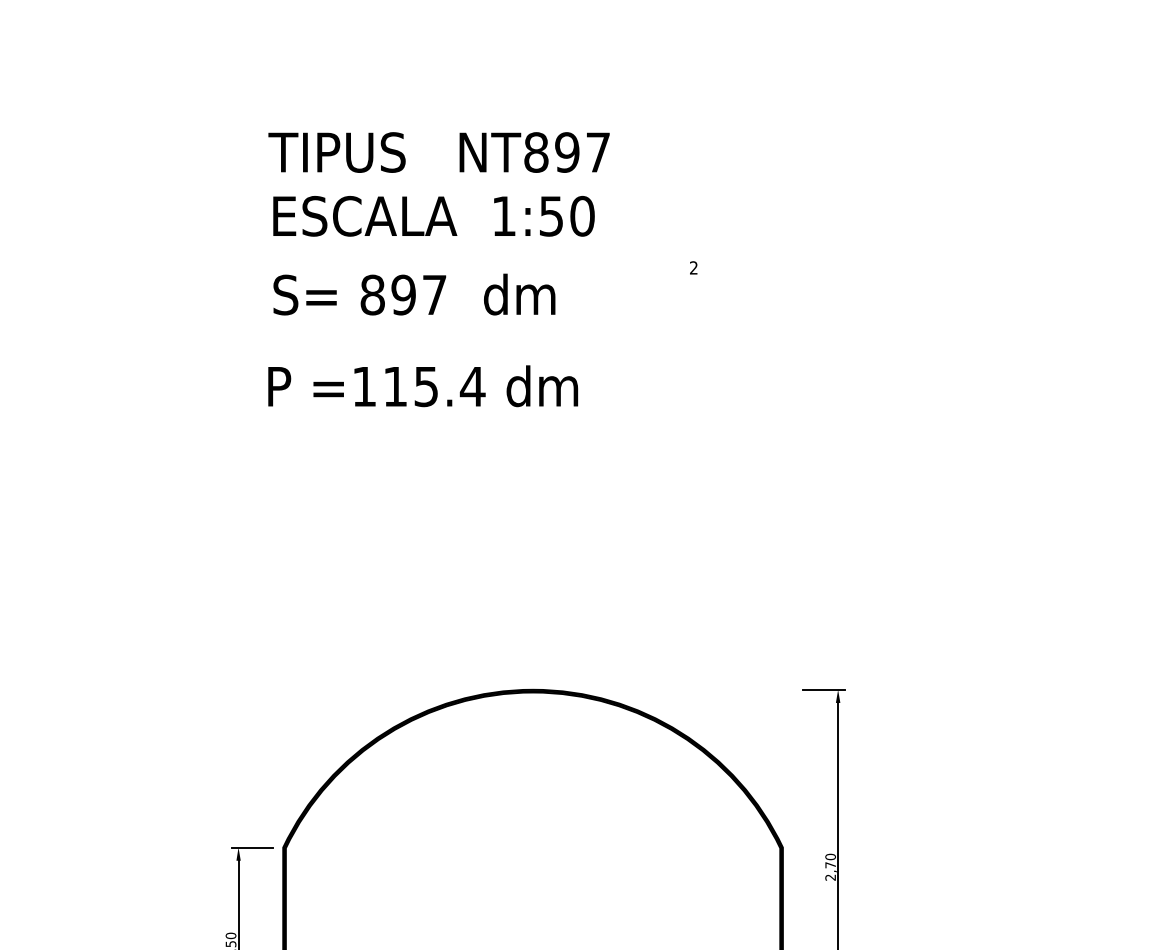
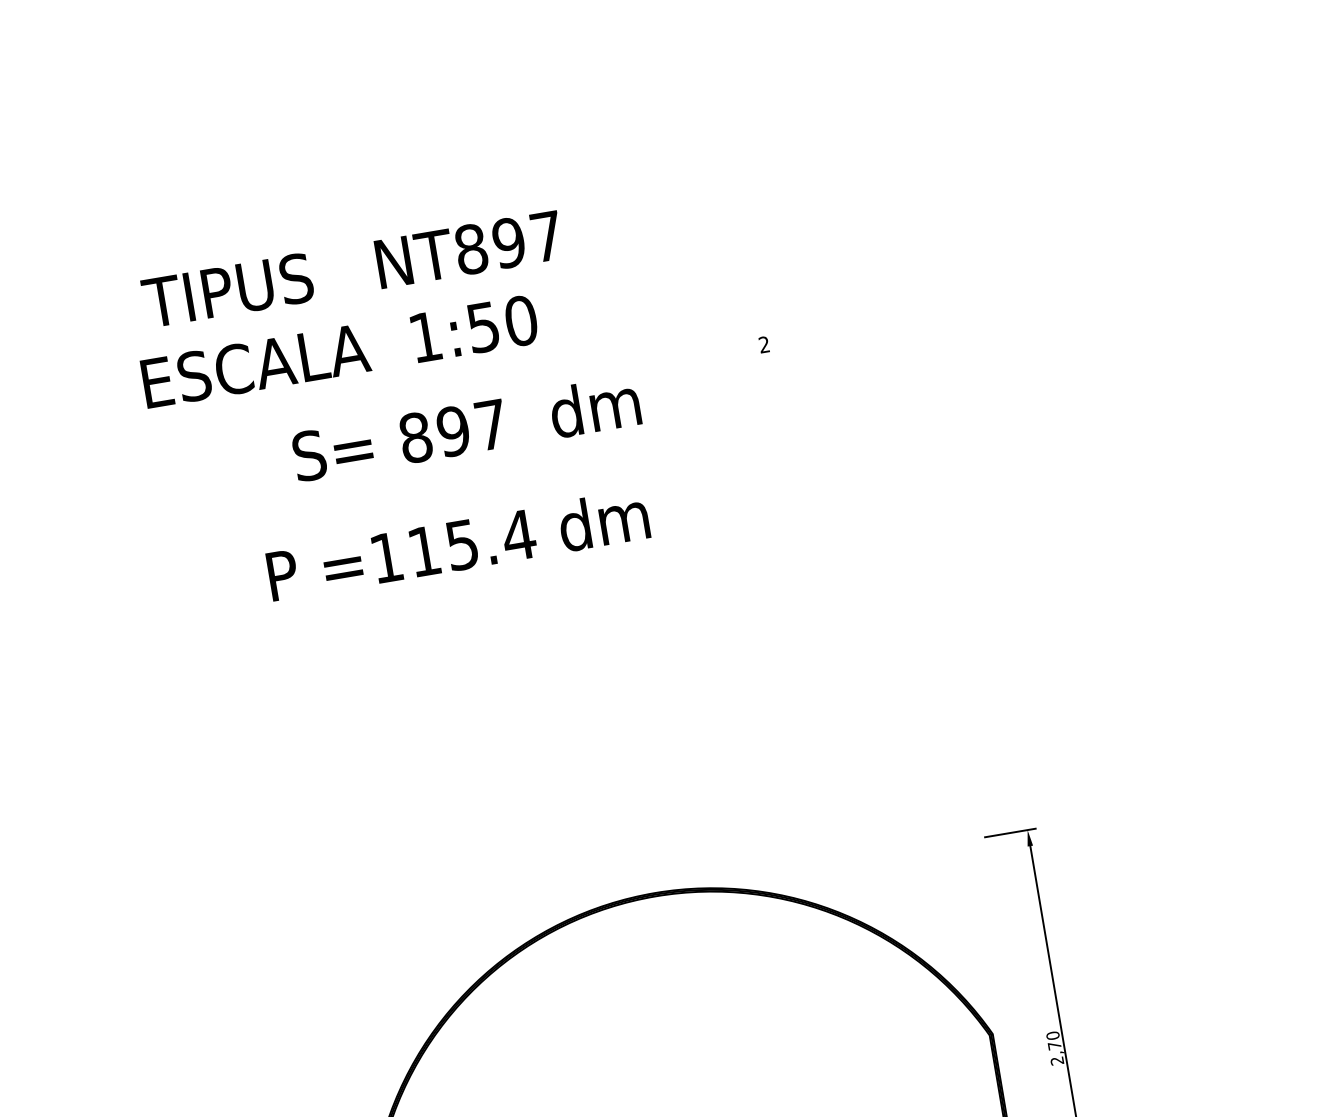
text: (438, 152) -> (351, 269), moved
text: (433, 216) -> (339, 352), moved
text: (414, 294) -> (466, 428), moved

